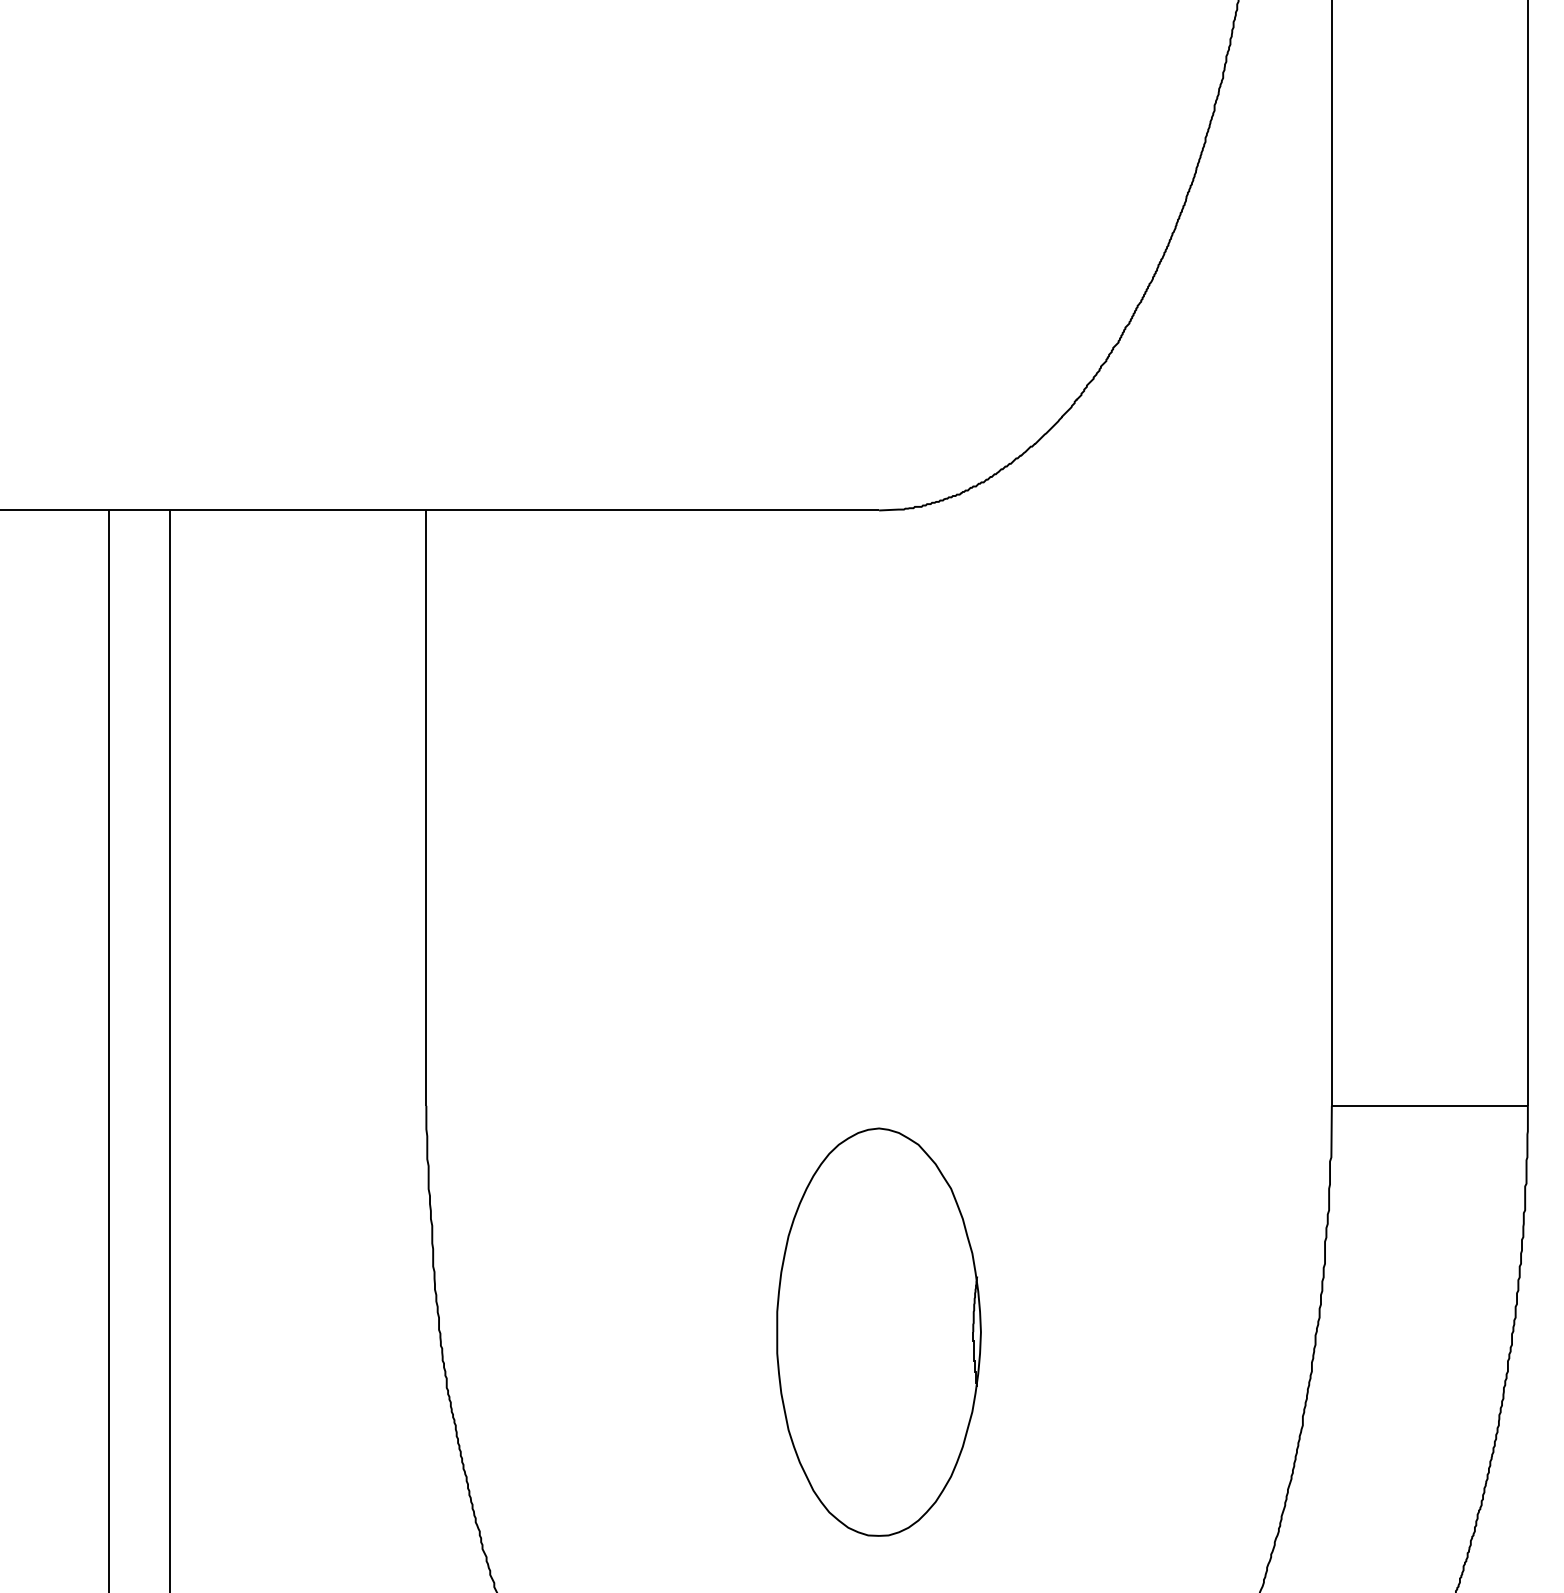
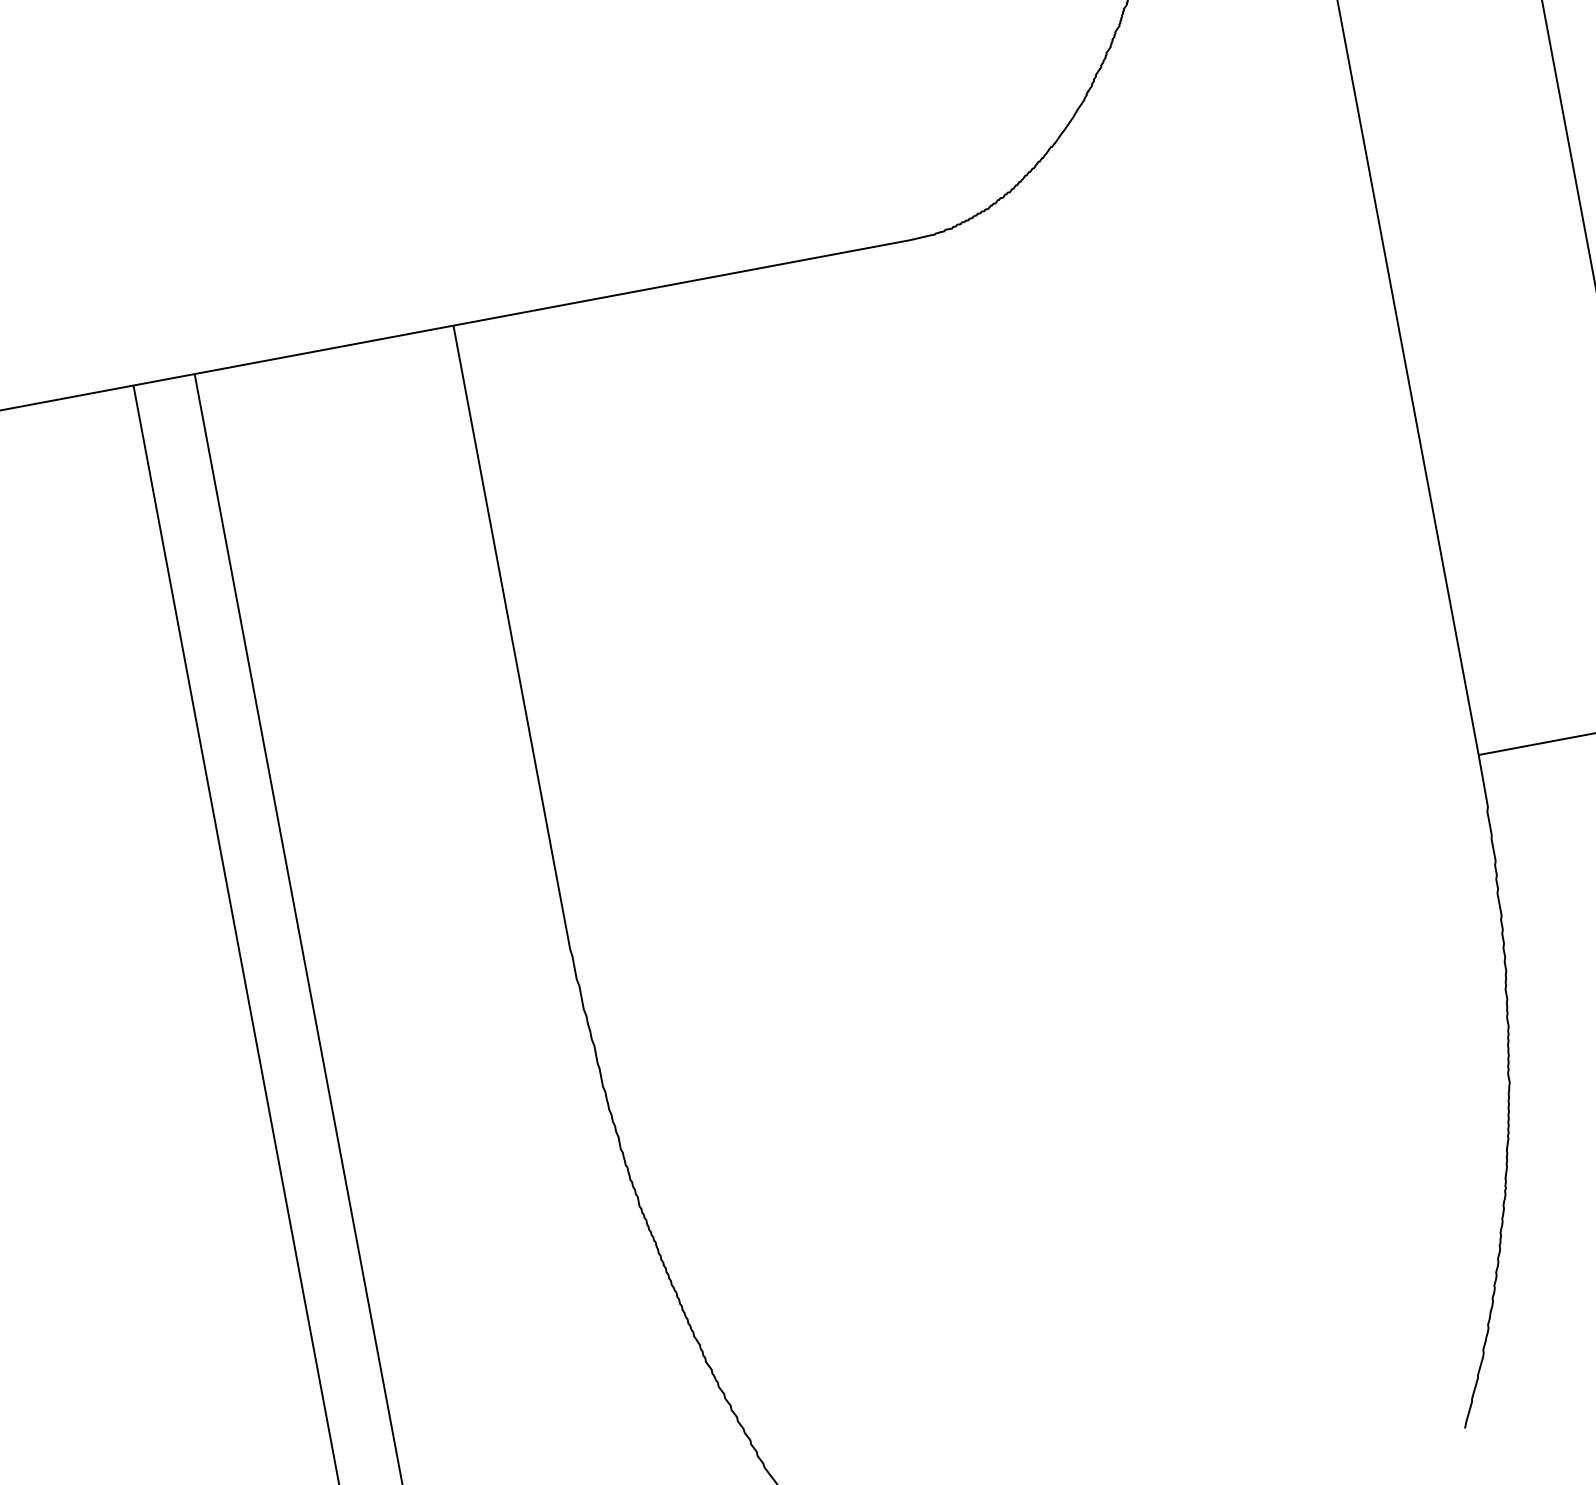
part: (878, 1331) -> (1064, 1068), removed

